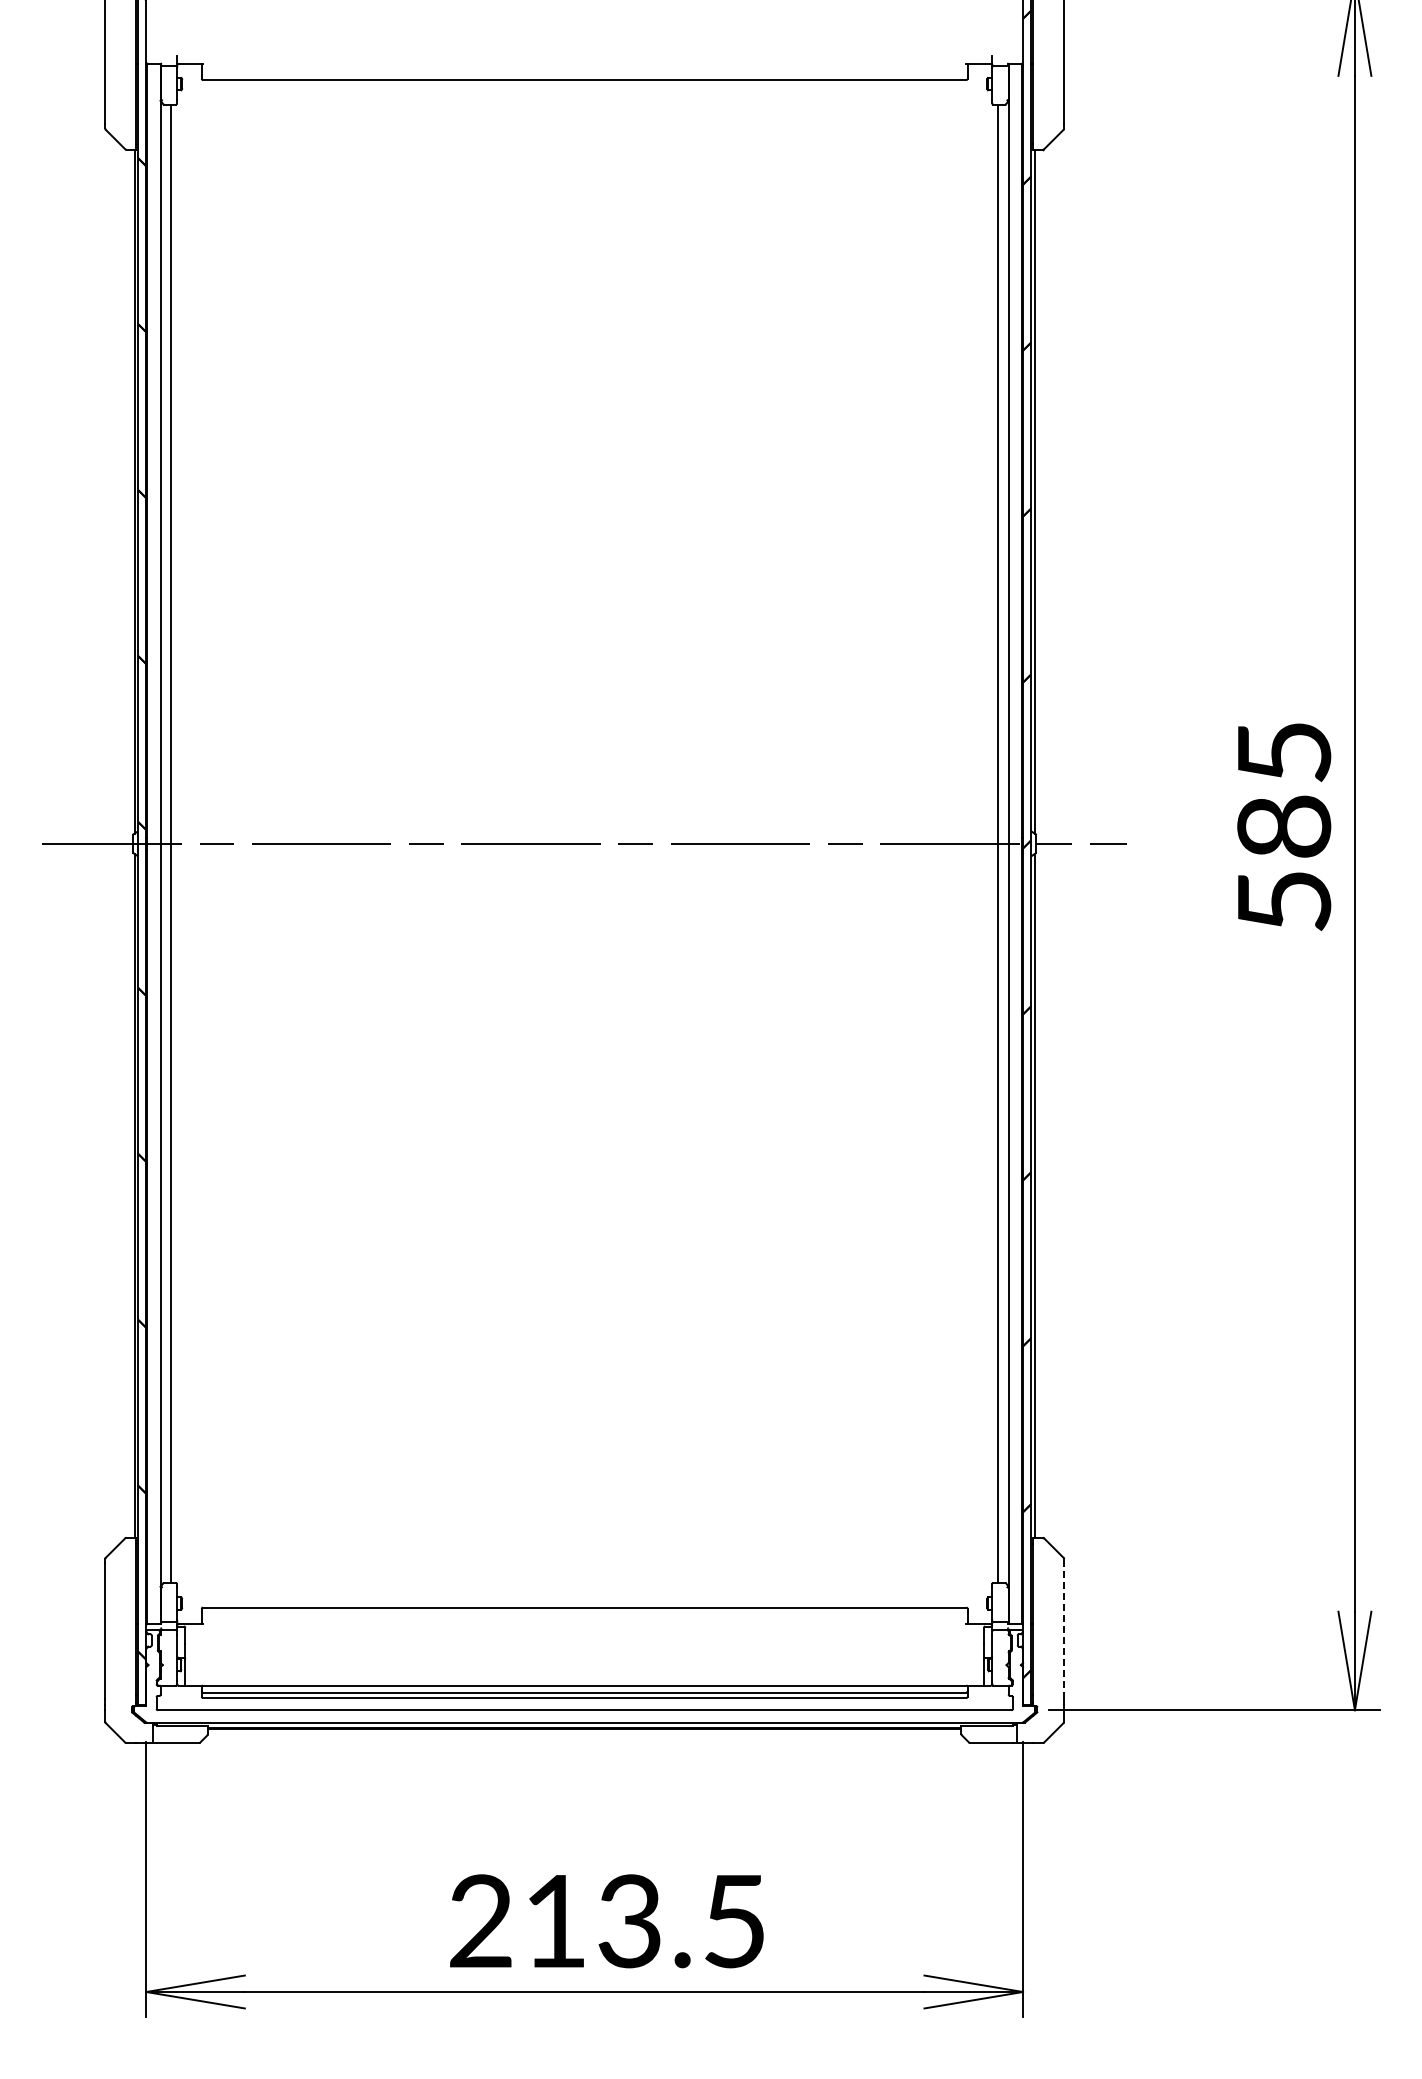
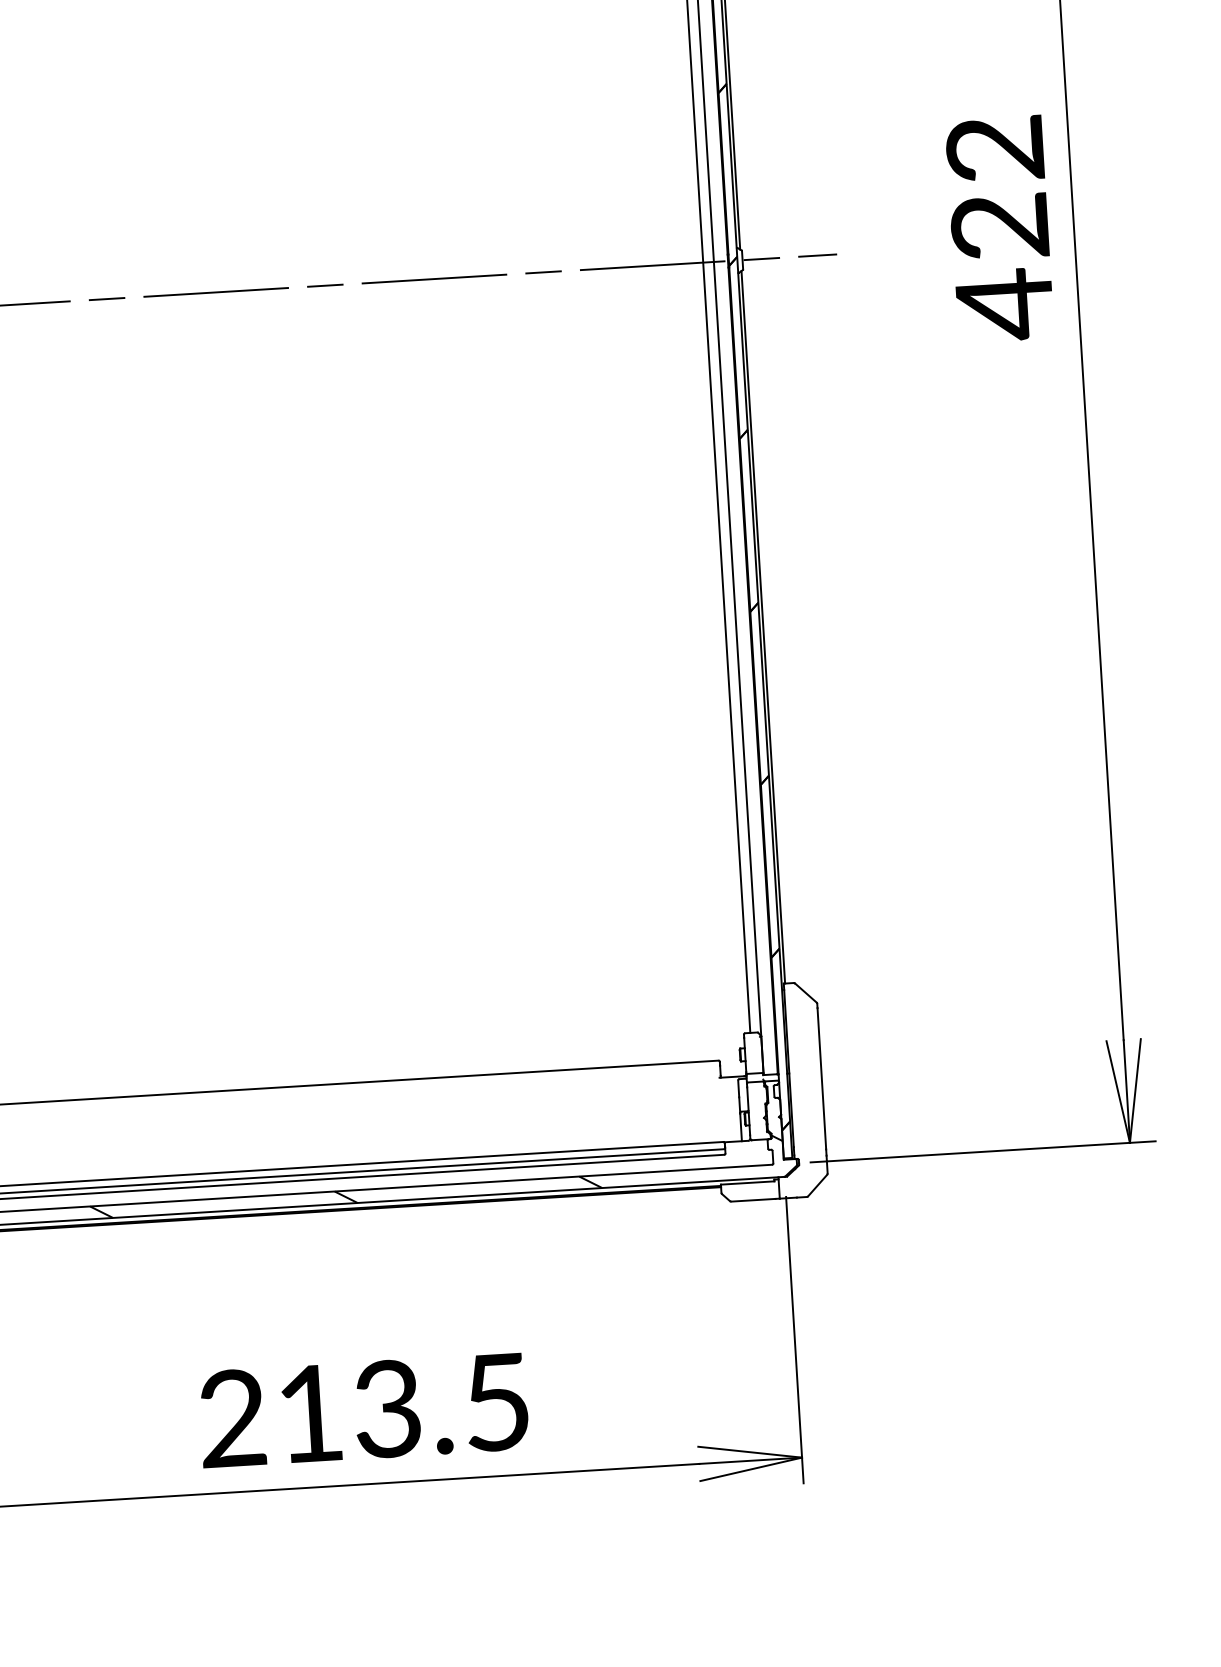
text: (1284, 829) -> (1000, 229), 585 -> 422
line: (1064, 1630) -> (822, 1078), dashed -> solid
hatch: (690, 1702) -> (437, 1177), added

